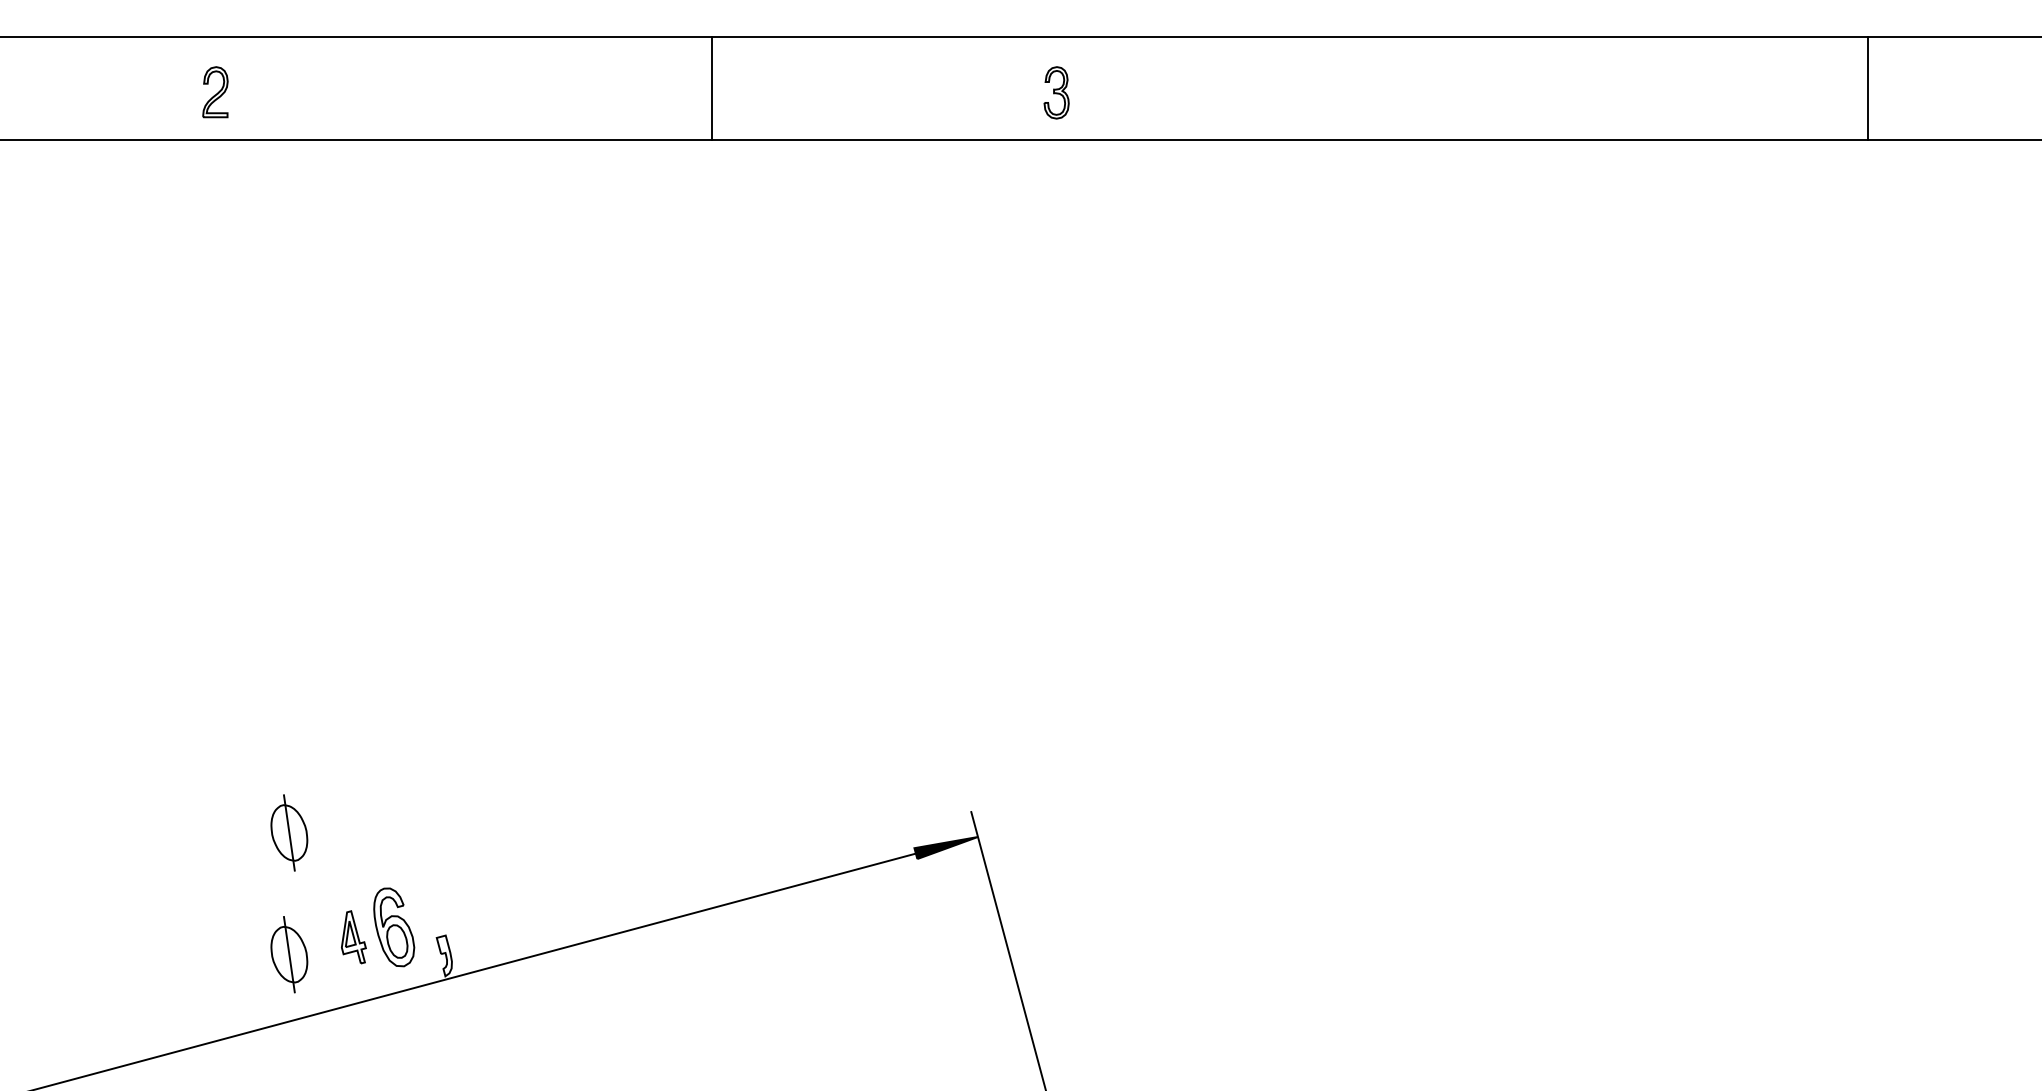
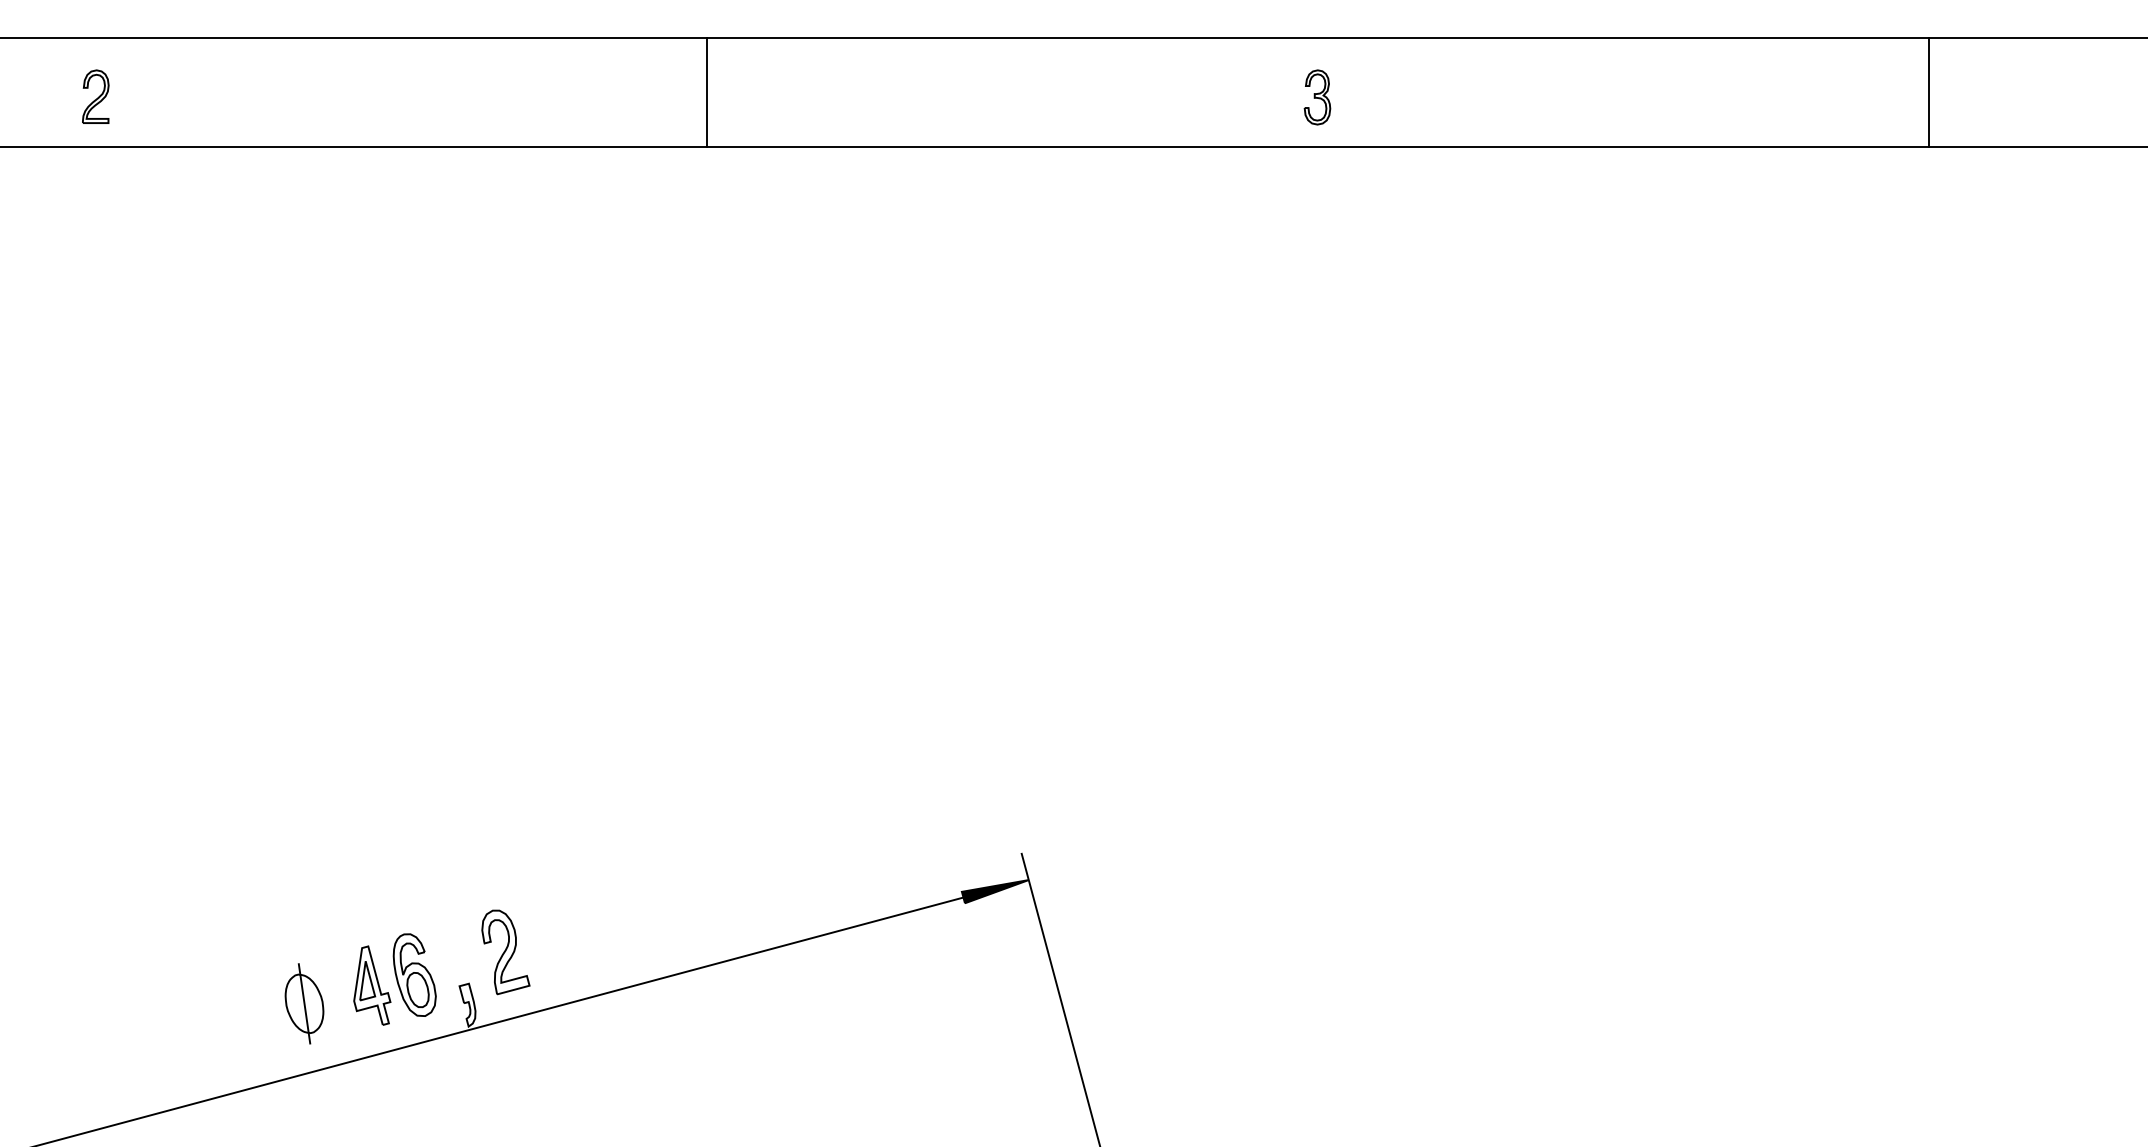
line: (711, 88) -> (706, 92), moved
line: (1867, 88) -> (1928, 92), moved
part: (215, 91) -> (95, 96), moved
part: (1056, 92) -> (1317, 97), moved
part: (289, 832) -> (304, 875), removed
part: (480, 905) -> (505, 952), added
part: (354, 937) -> (372, 985), size x1.43

